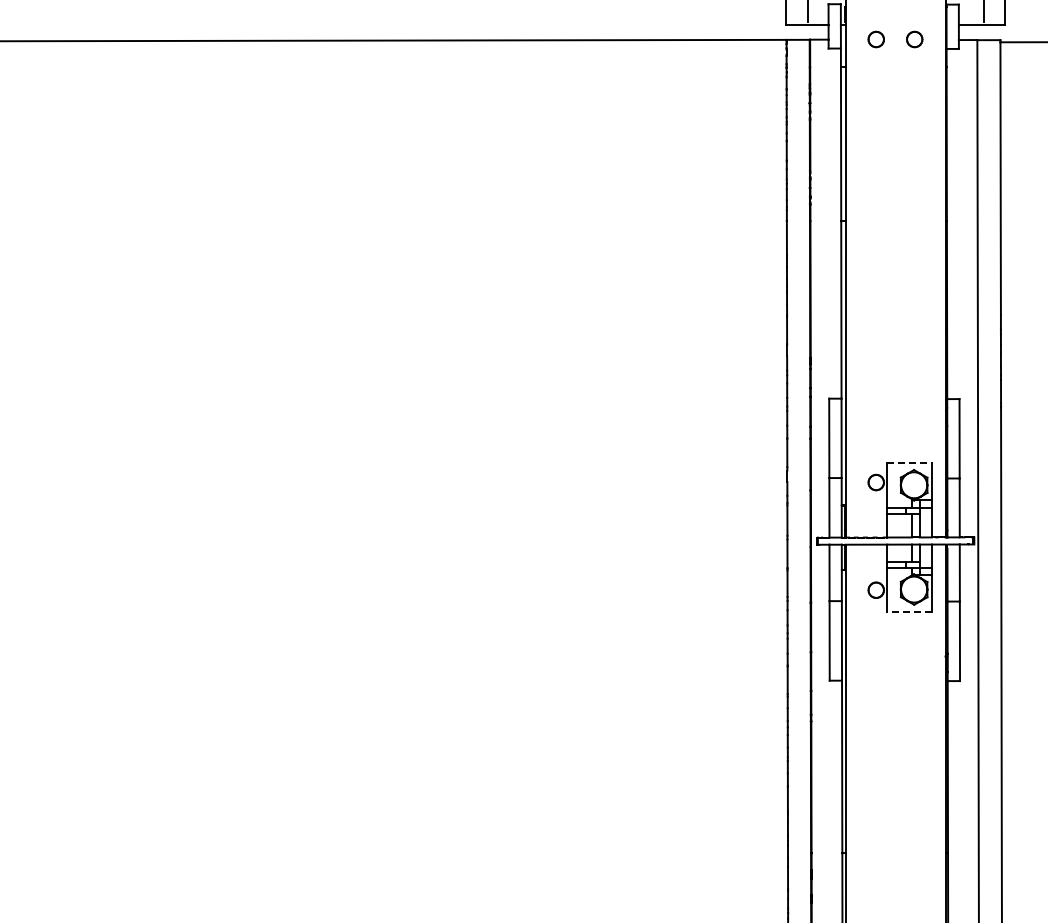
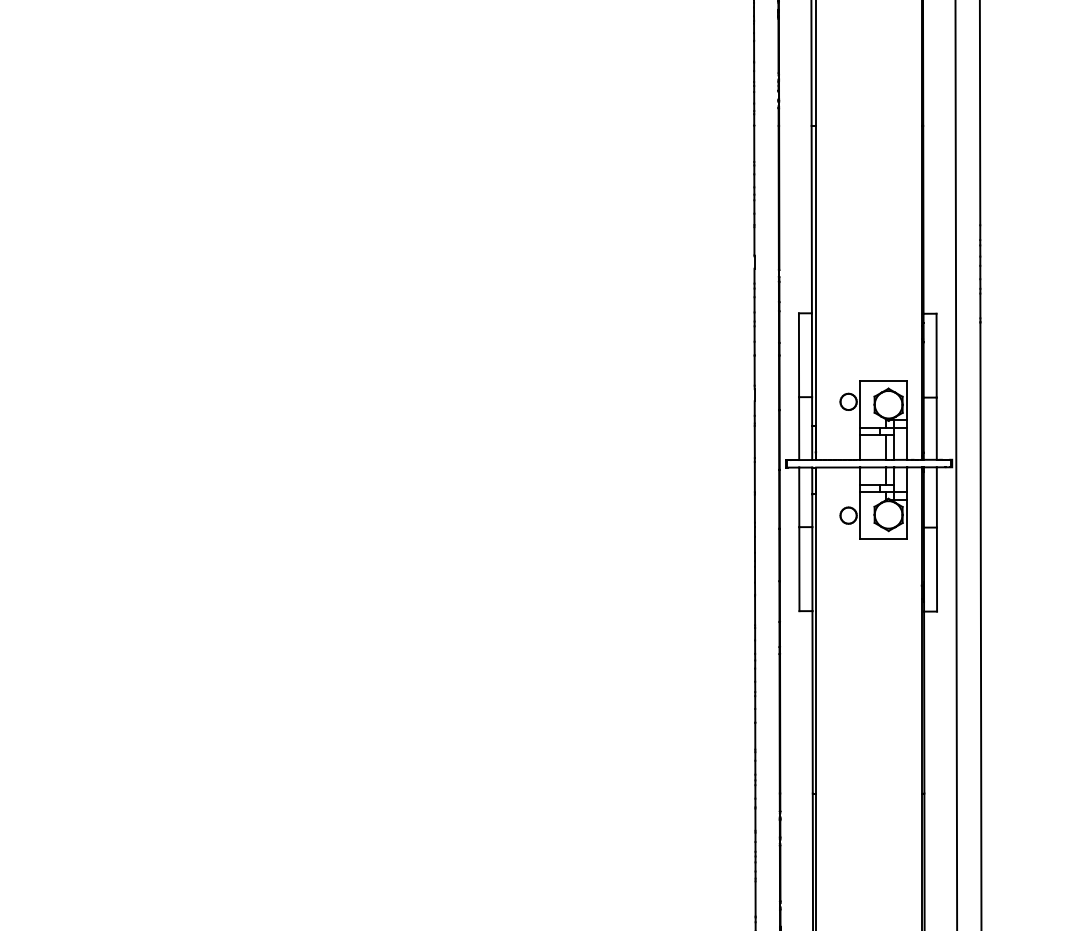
line: (910, 463) -> (884, 381), dashed -> solid
line: (909, 612) -> (883, 539), dashed -> solid

